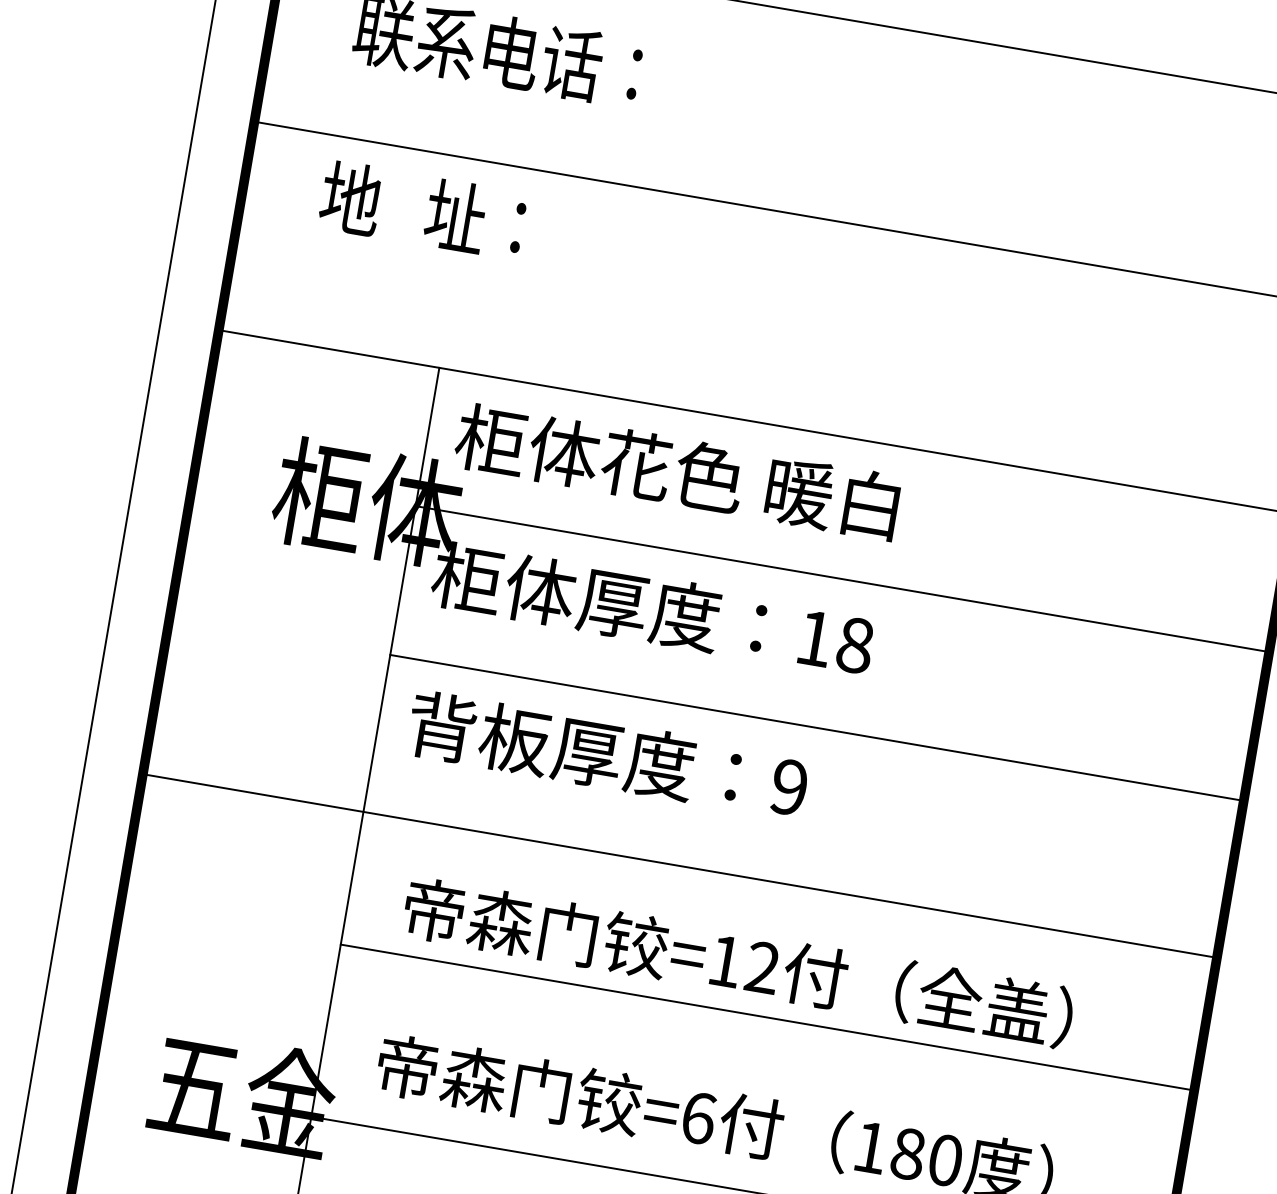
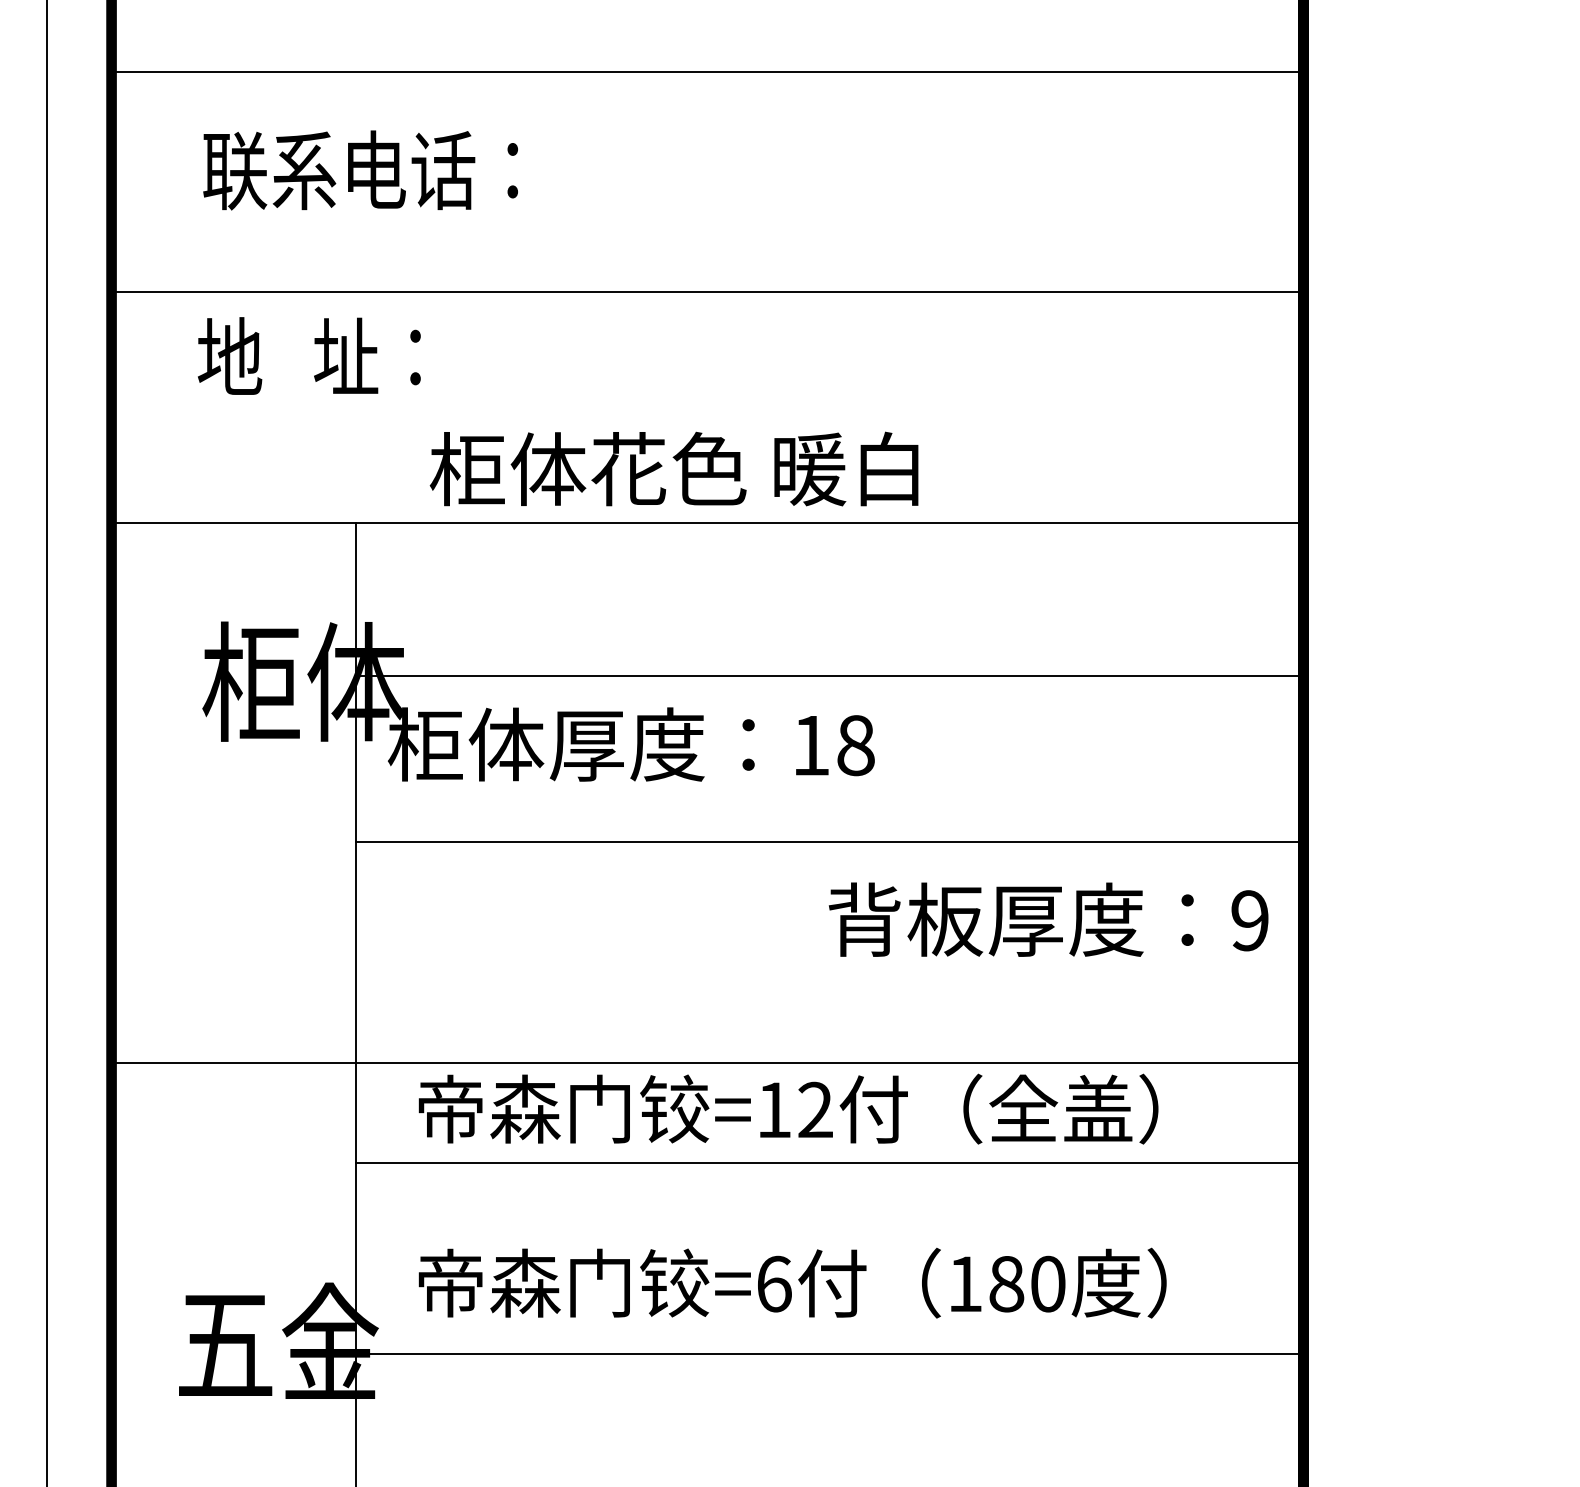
text: (676, 471) -> (673, 468), moved
text: (607, 755) -> (1048, 919), moved
line: (679, 865) -> (707, 1062), moved

